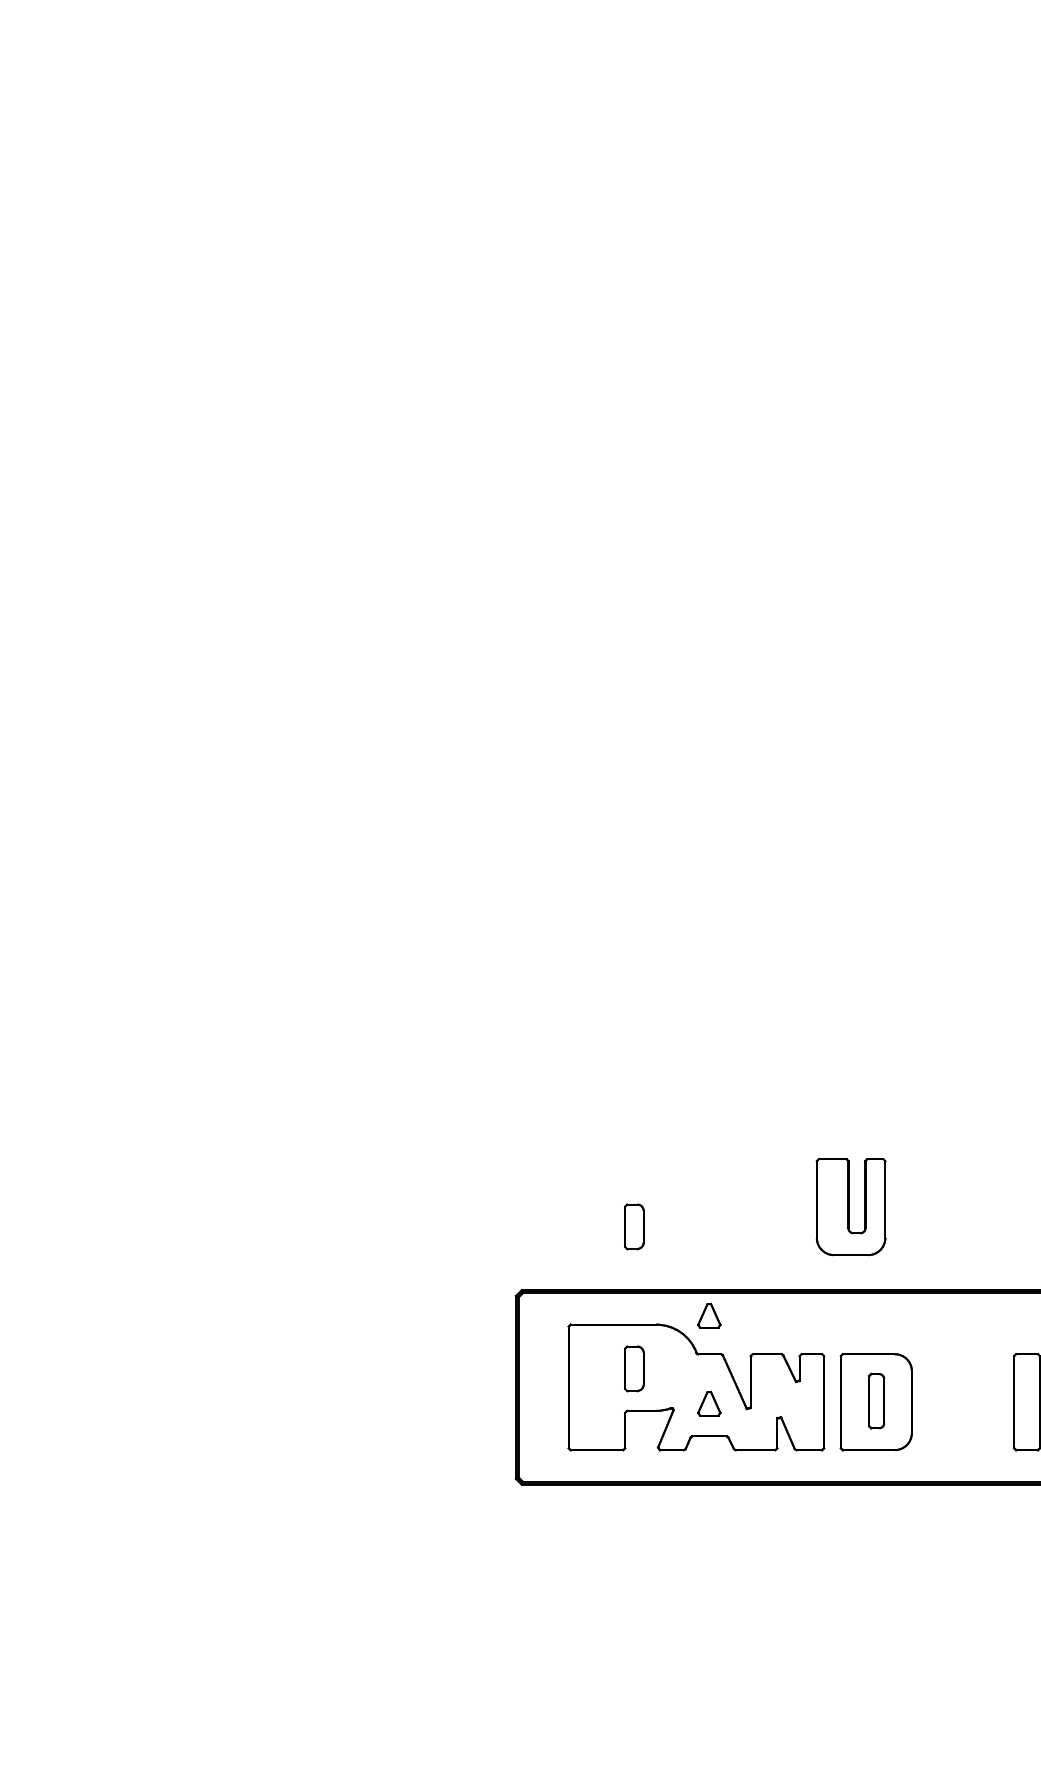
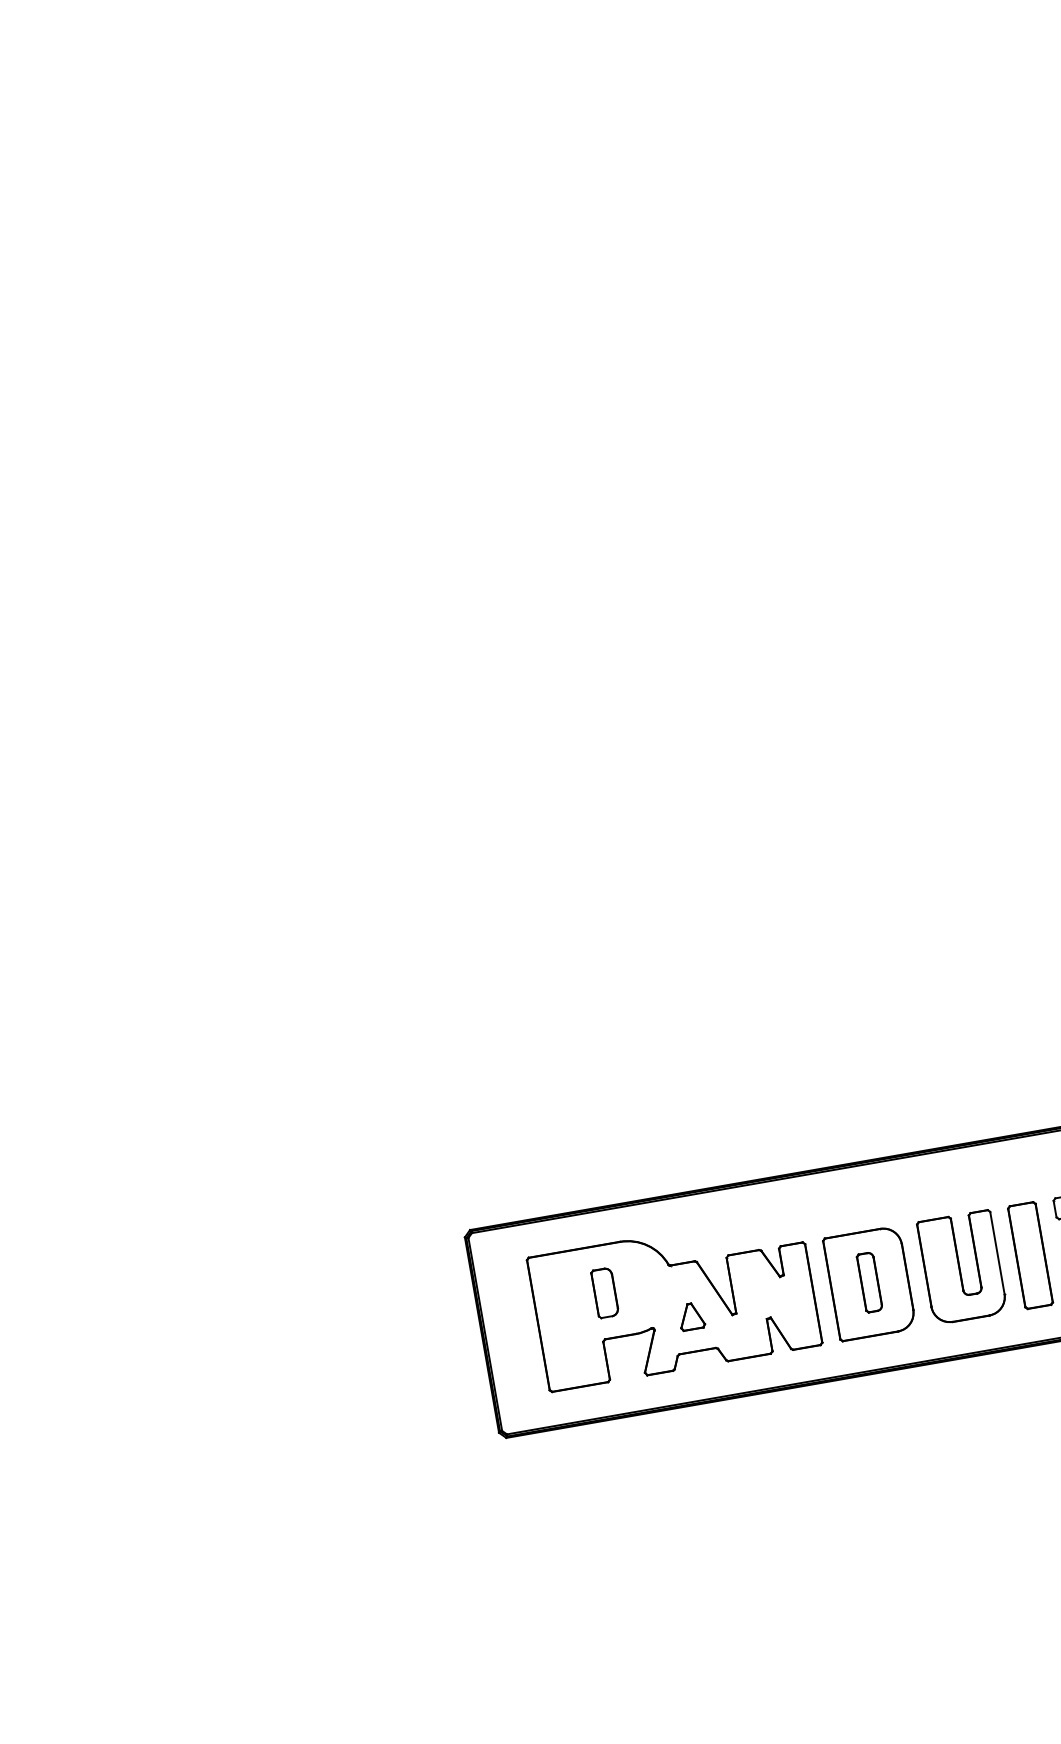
part: (850, 1207) -> (961, 1267), moved
part: (634, 1226) -> (578, 1141), removed
part: (709, 1315) -> (675, 1222), removed

